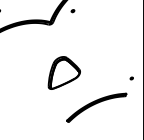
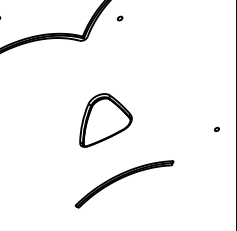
part: (96, 107) -> (124, 183), moved

